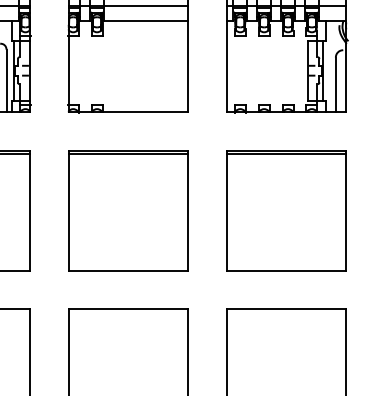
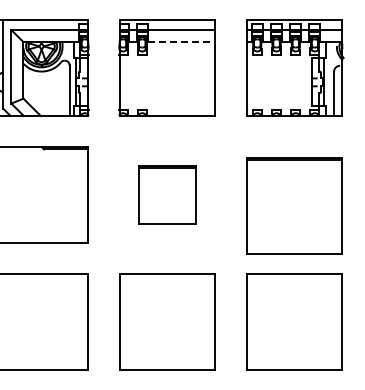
line: (145, 21) -> (181, 42), solid -> dashed
part: (128, 210) -> (167, 194), size x0.6
part: (286, 210) -> (294, 205), moved

